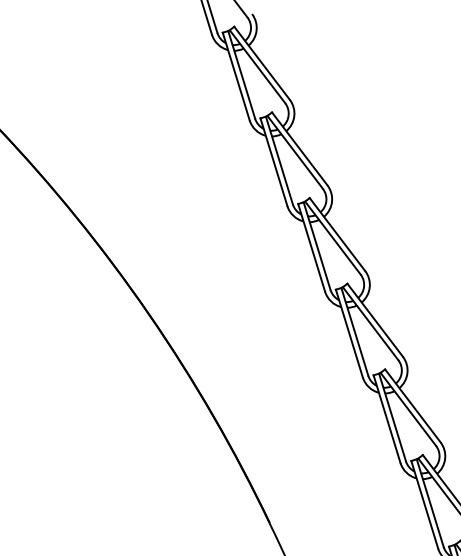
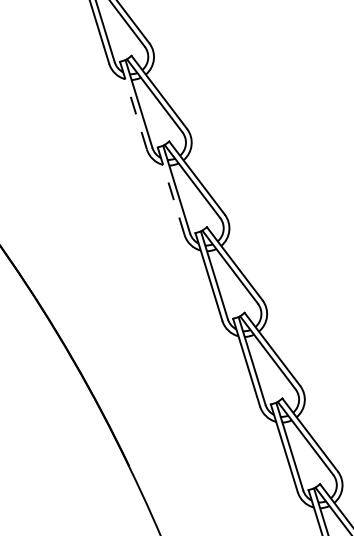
line: (273, 162) -> (133, 105), solid -> dashed
line: (311, 247) -> (171, 190), solid -> dashed

